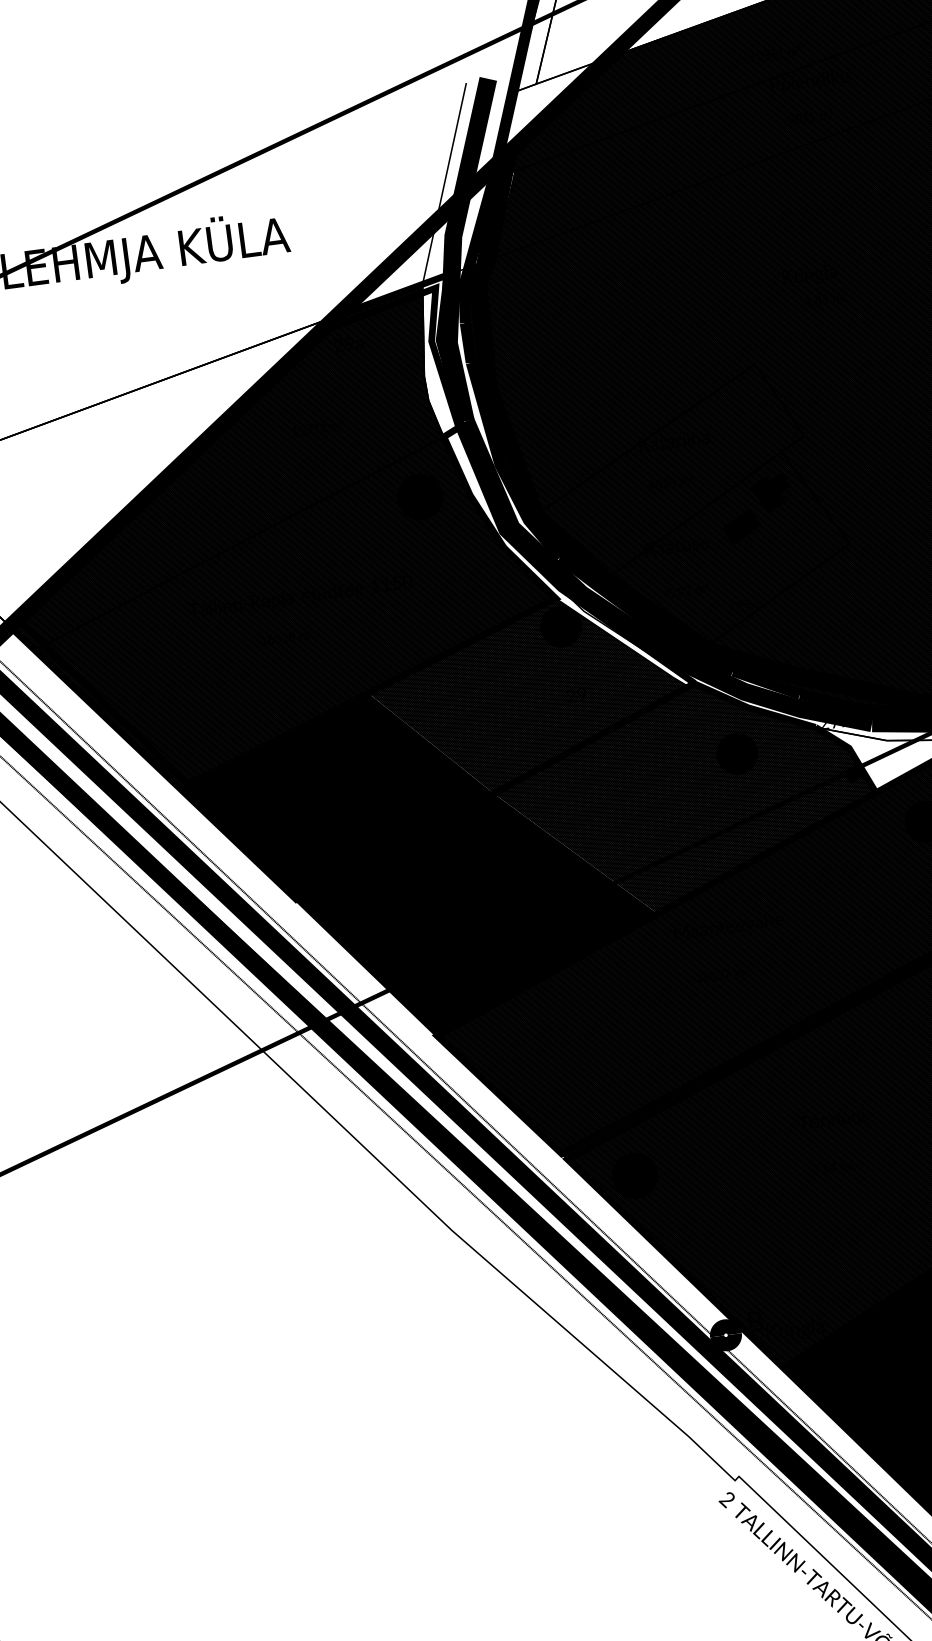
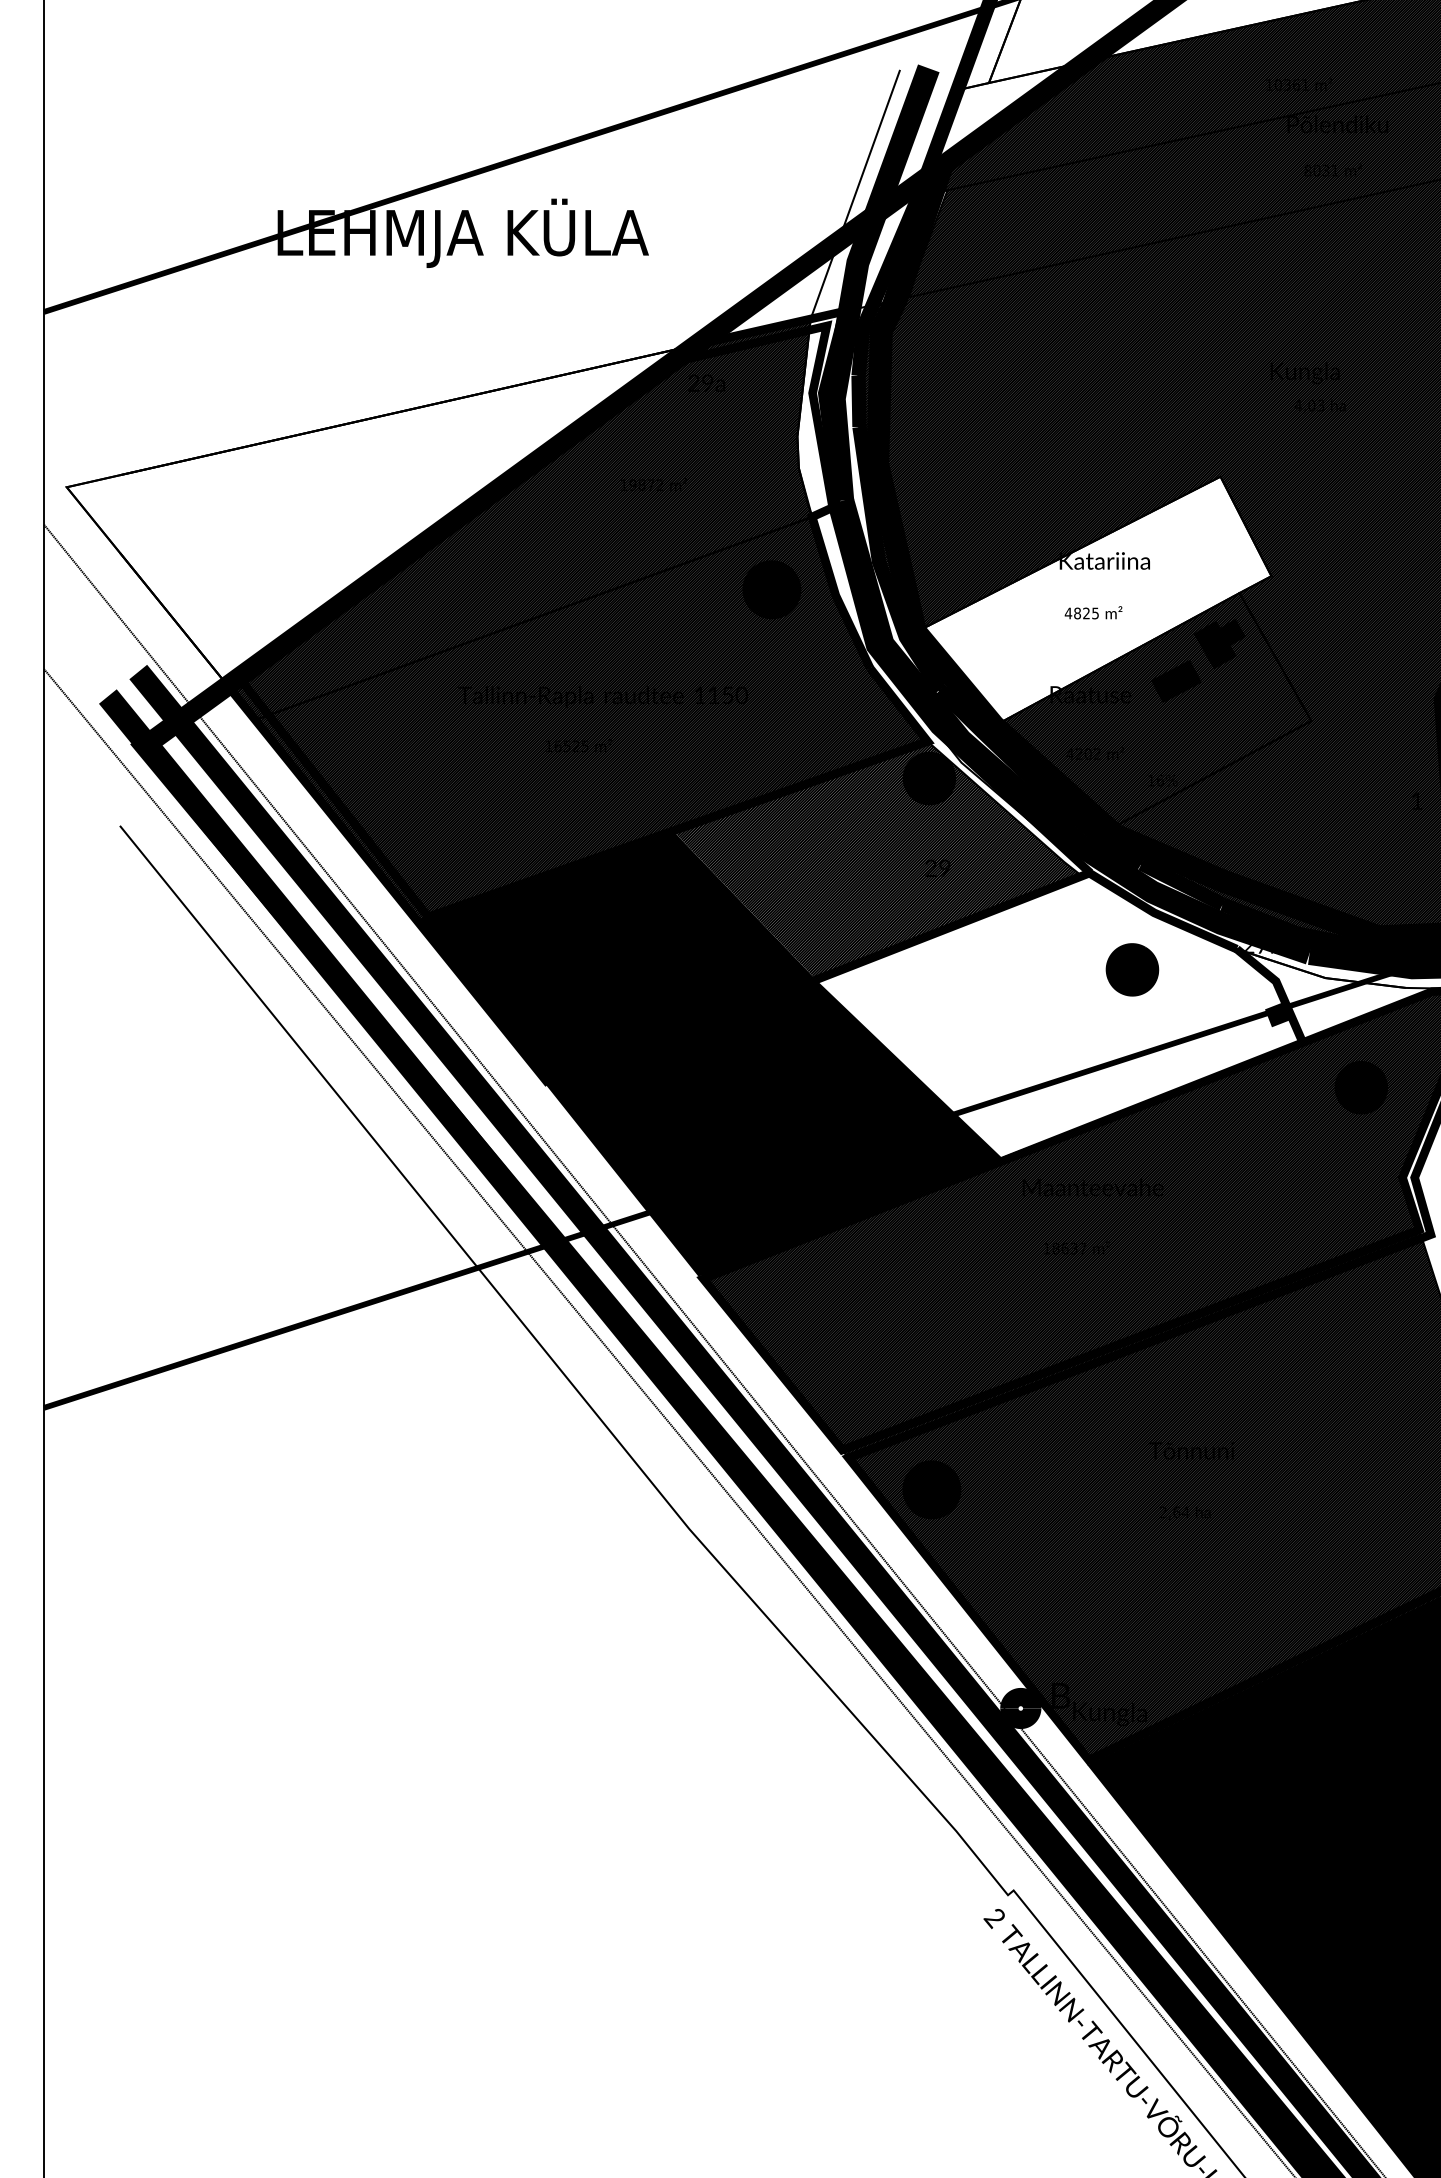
hatch: (666, 476) -> (1088, 604), removed
hatch: (685, 796) -> (1059, 1015), removed

